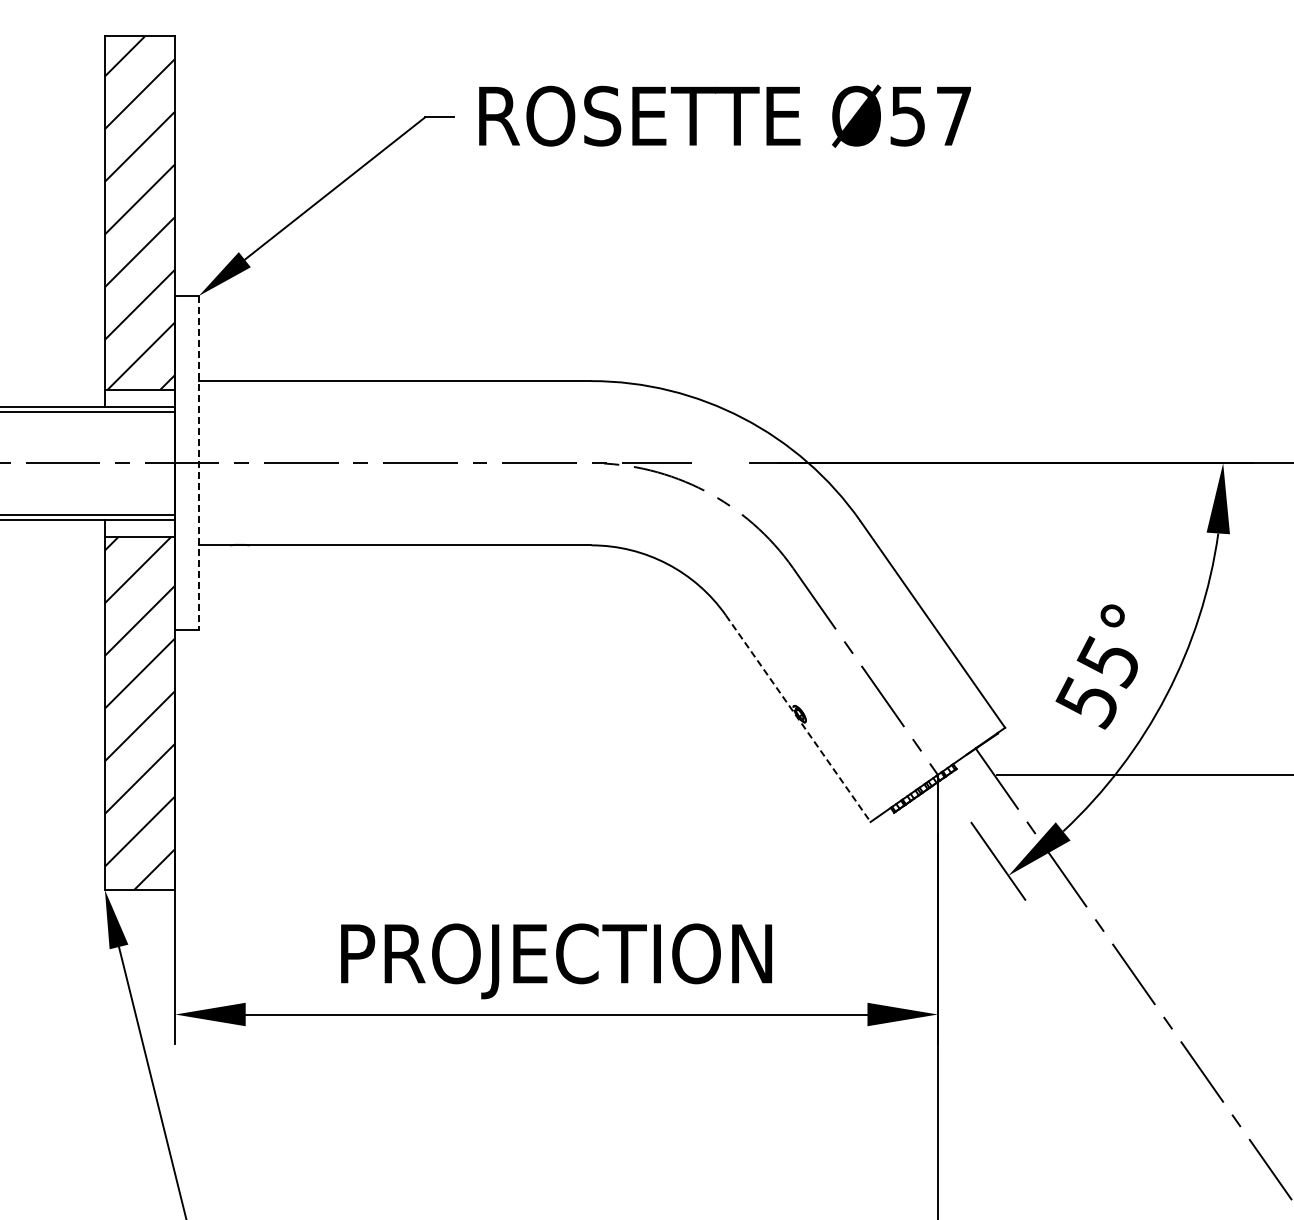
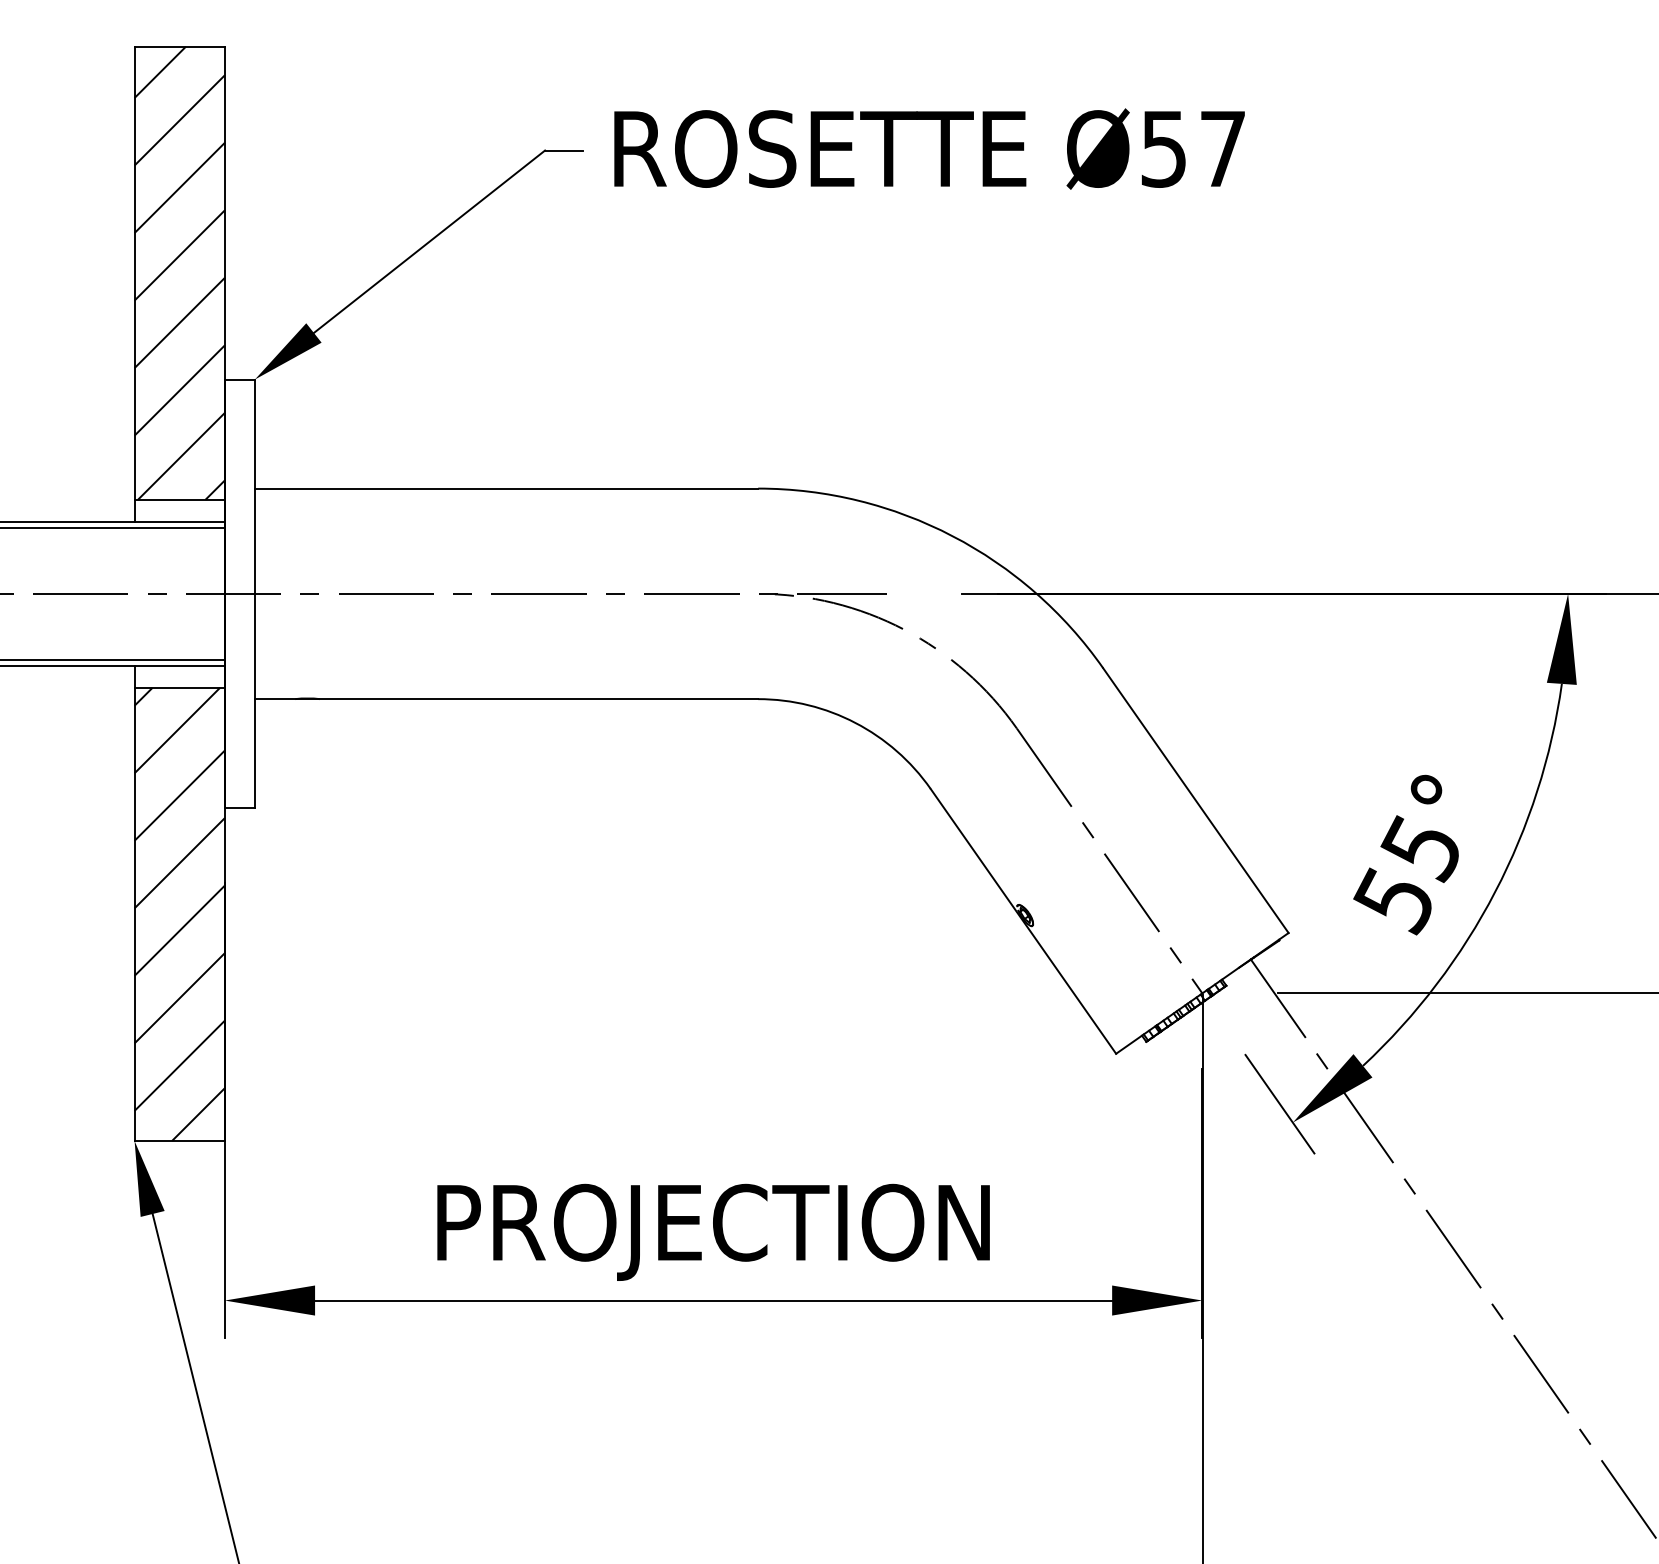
line: (198, 463) -> (254, 594), dashed -> solid
line: (798, 719) -> (1023, 922), dashed -> solid

